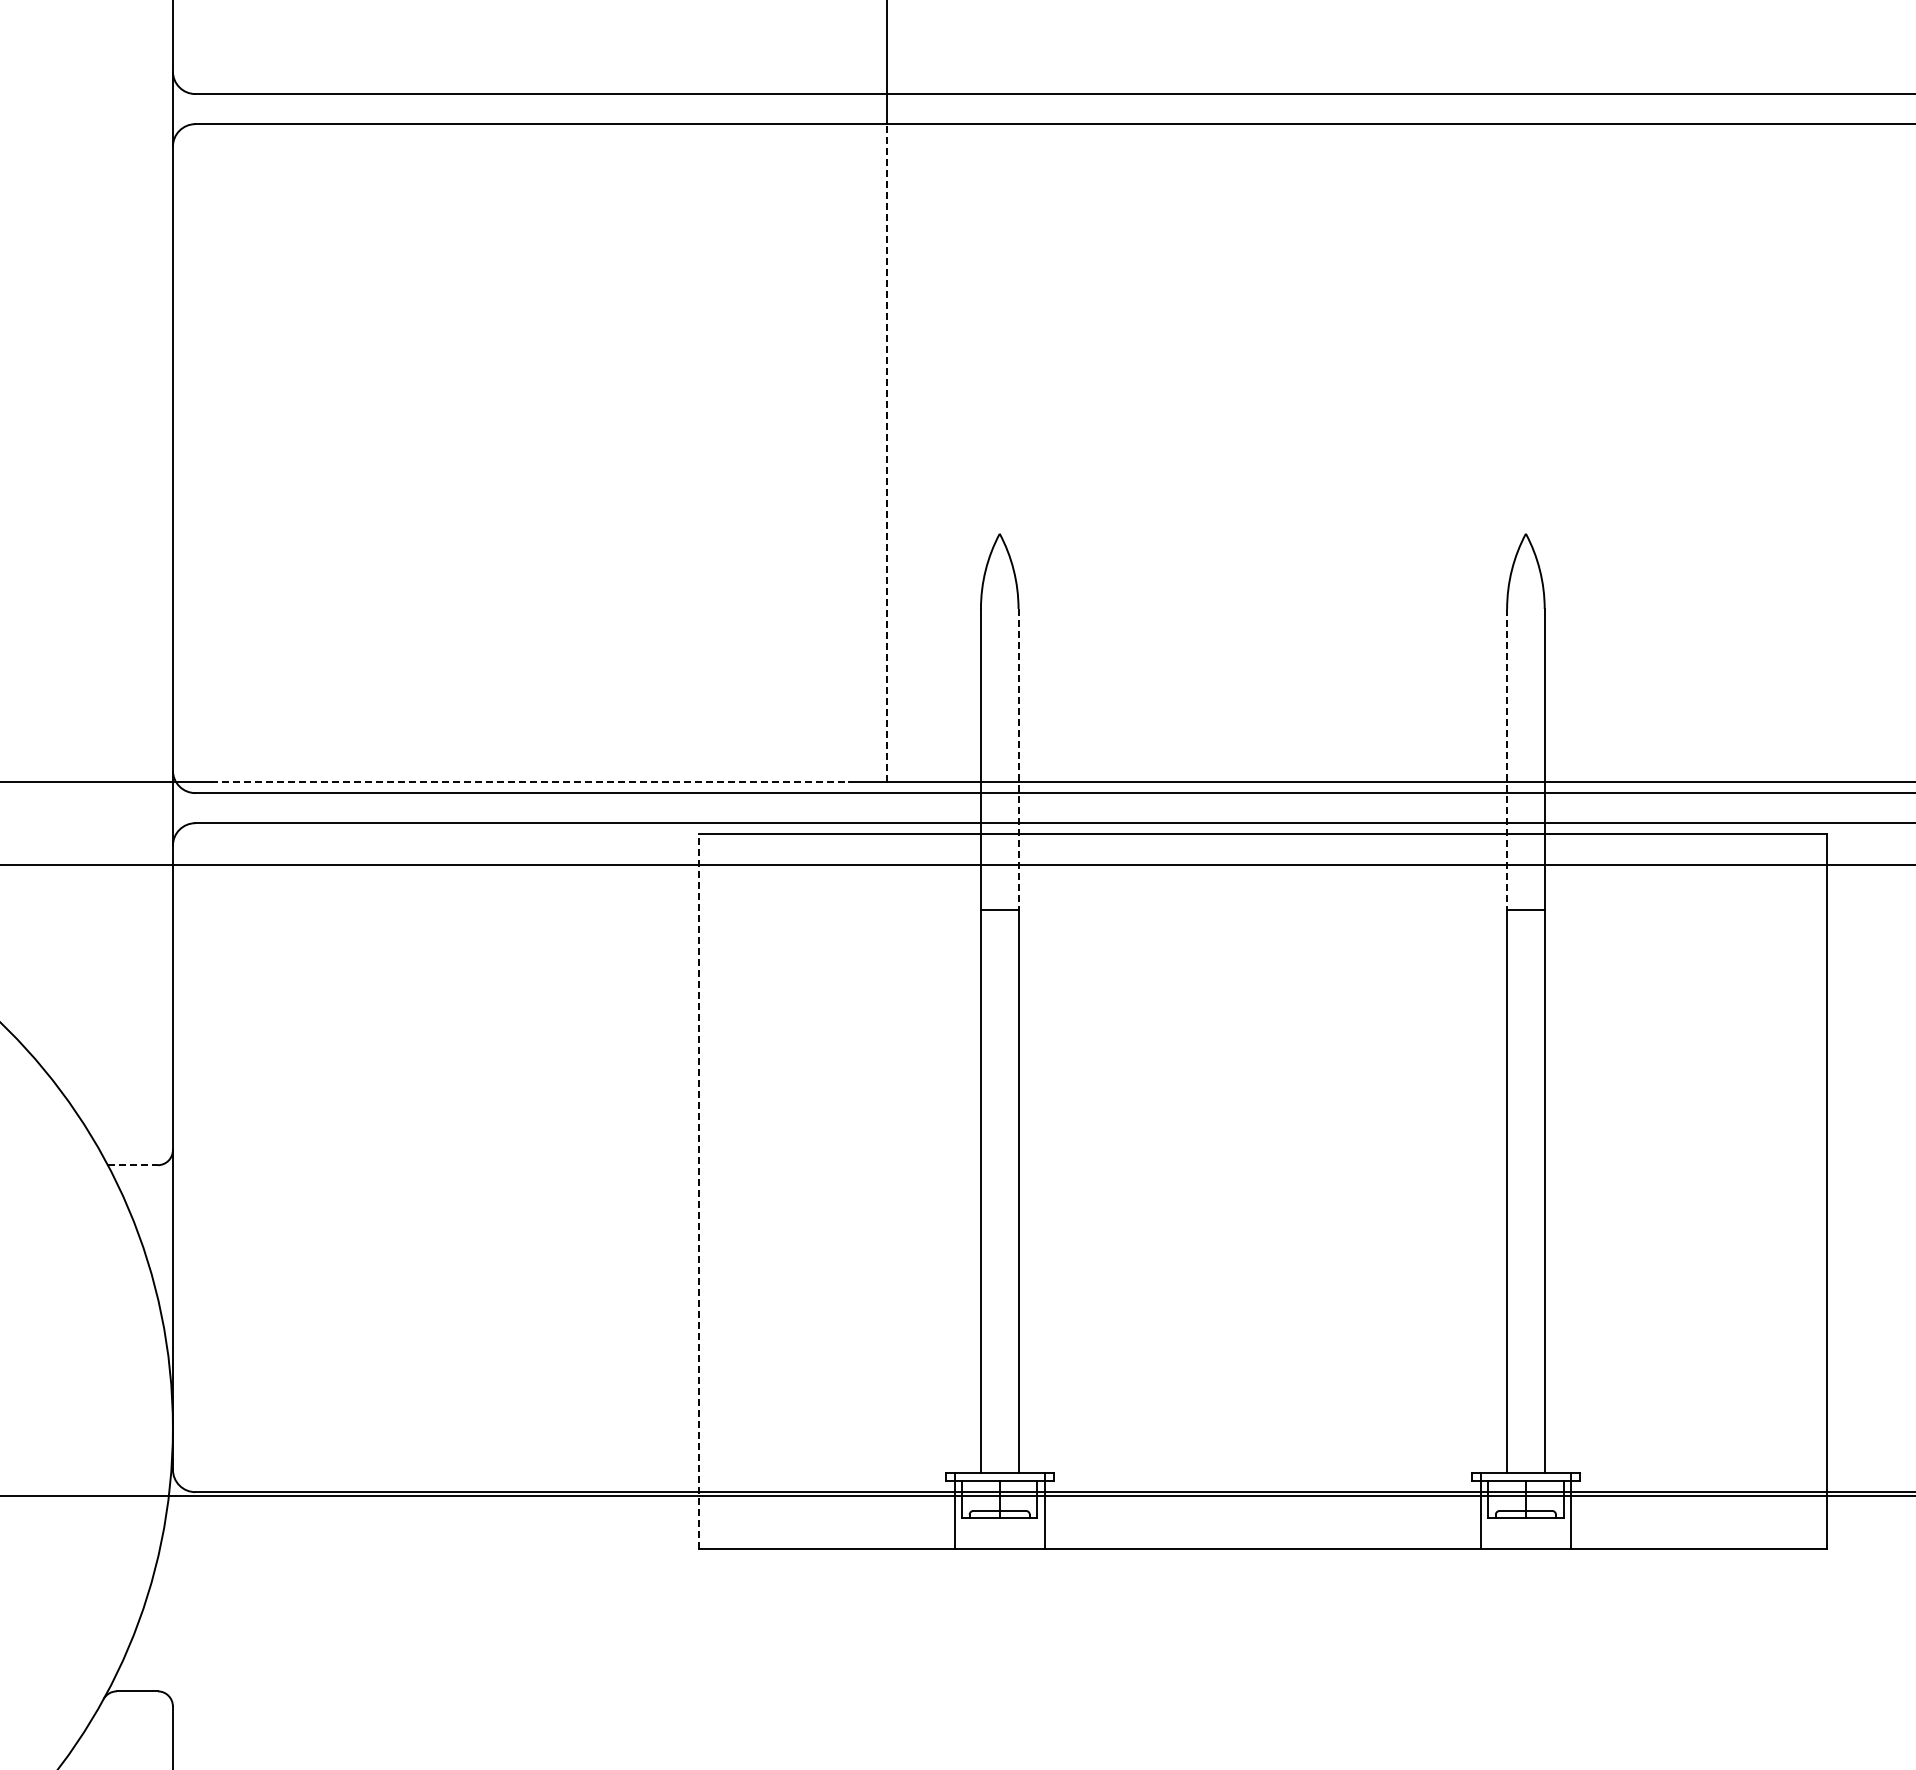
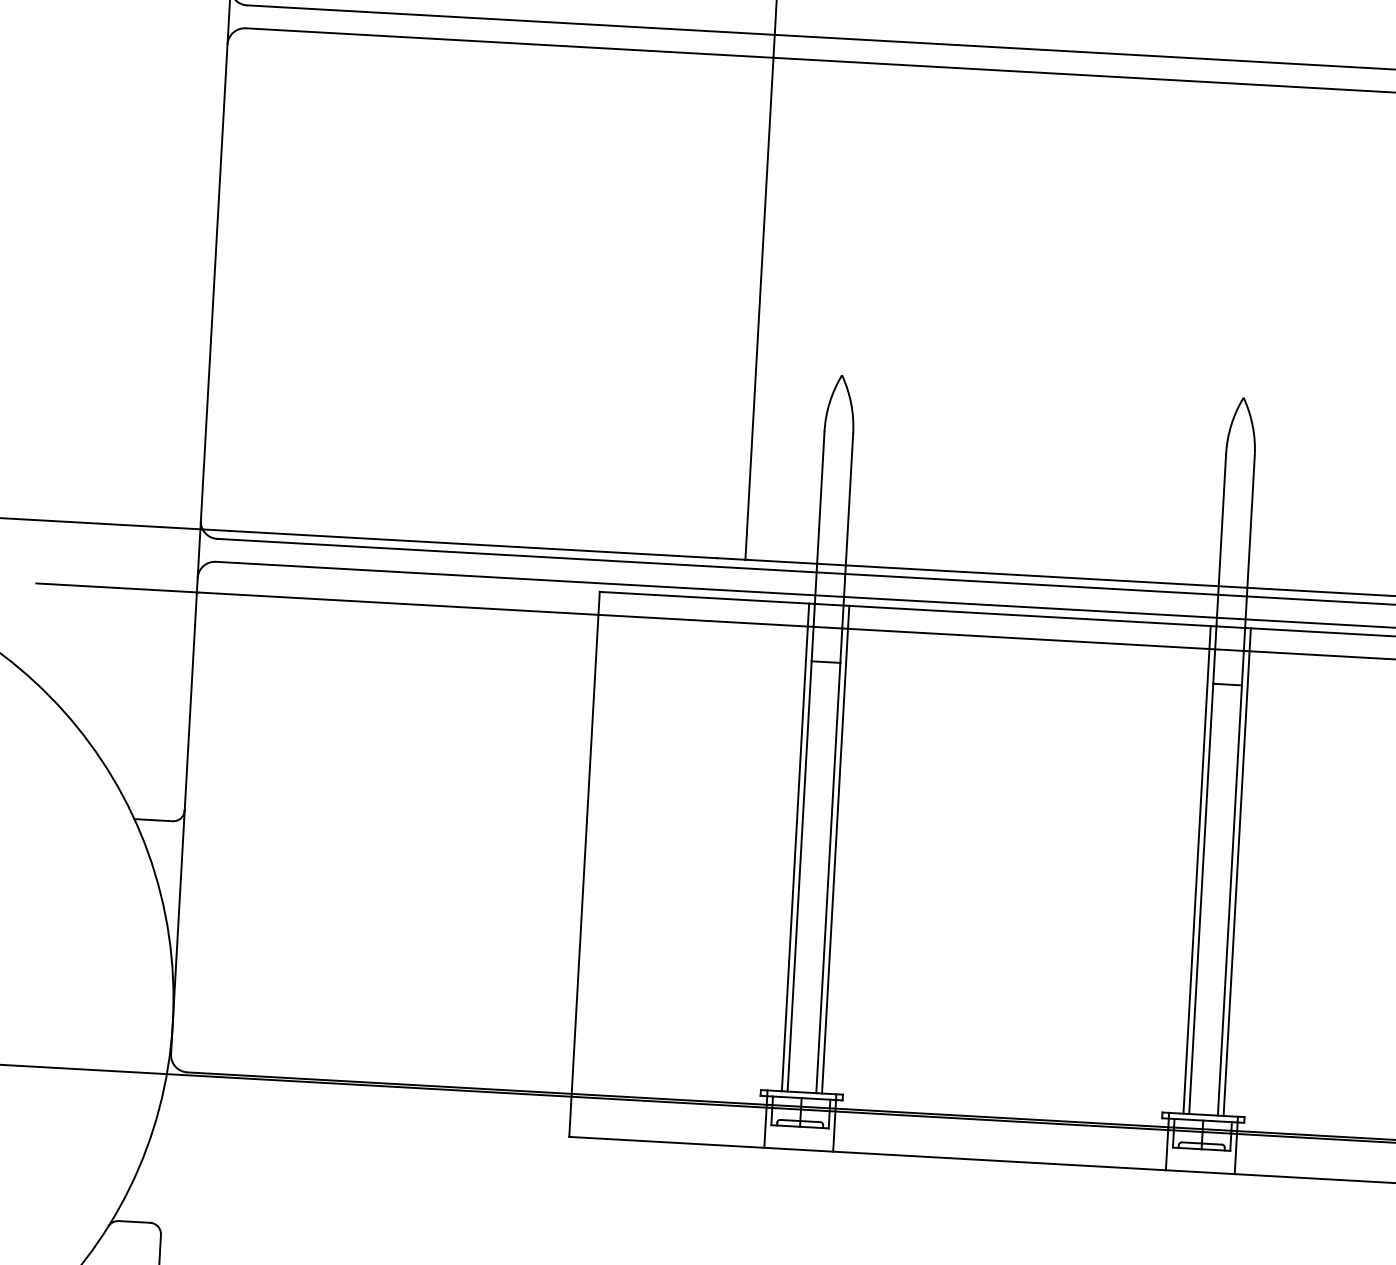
line: (887, 453) -> (759, 309), dashed -> solid
line: (1018, 759) -> (846, 548), dashed -> solid
line: (1507, 759) -> (1219, 569), dashed -> solid
line: (530, 781) -> (473, 544), dashed -> solid
line: (973, 1153) -> (795, 847), added
line: (1026, 1153) -> (836, 849), added
line: (1499, 1153) -> (1197, 869), added
line: (1552, 1153) -> (1237, 871), added
line: (133, 1165) -> (153, 820), dashed -> solid
line: (699, 1191) -> (584, 864), dashed -> solid

